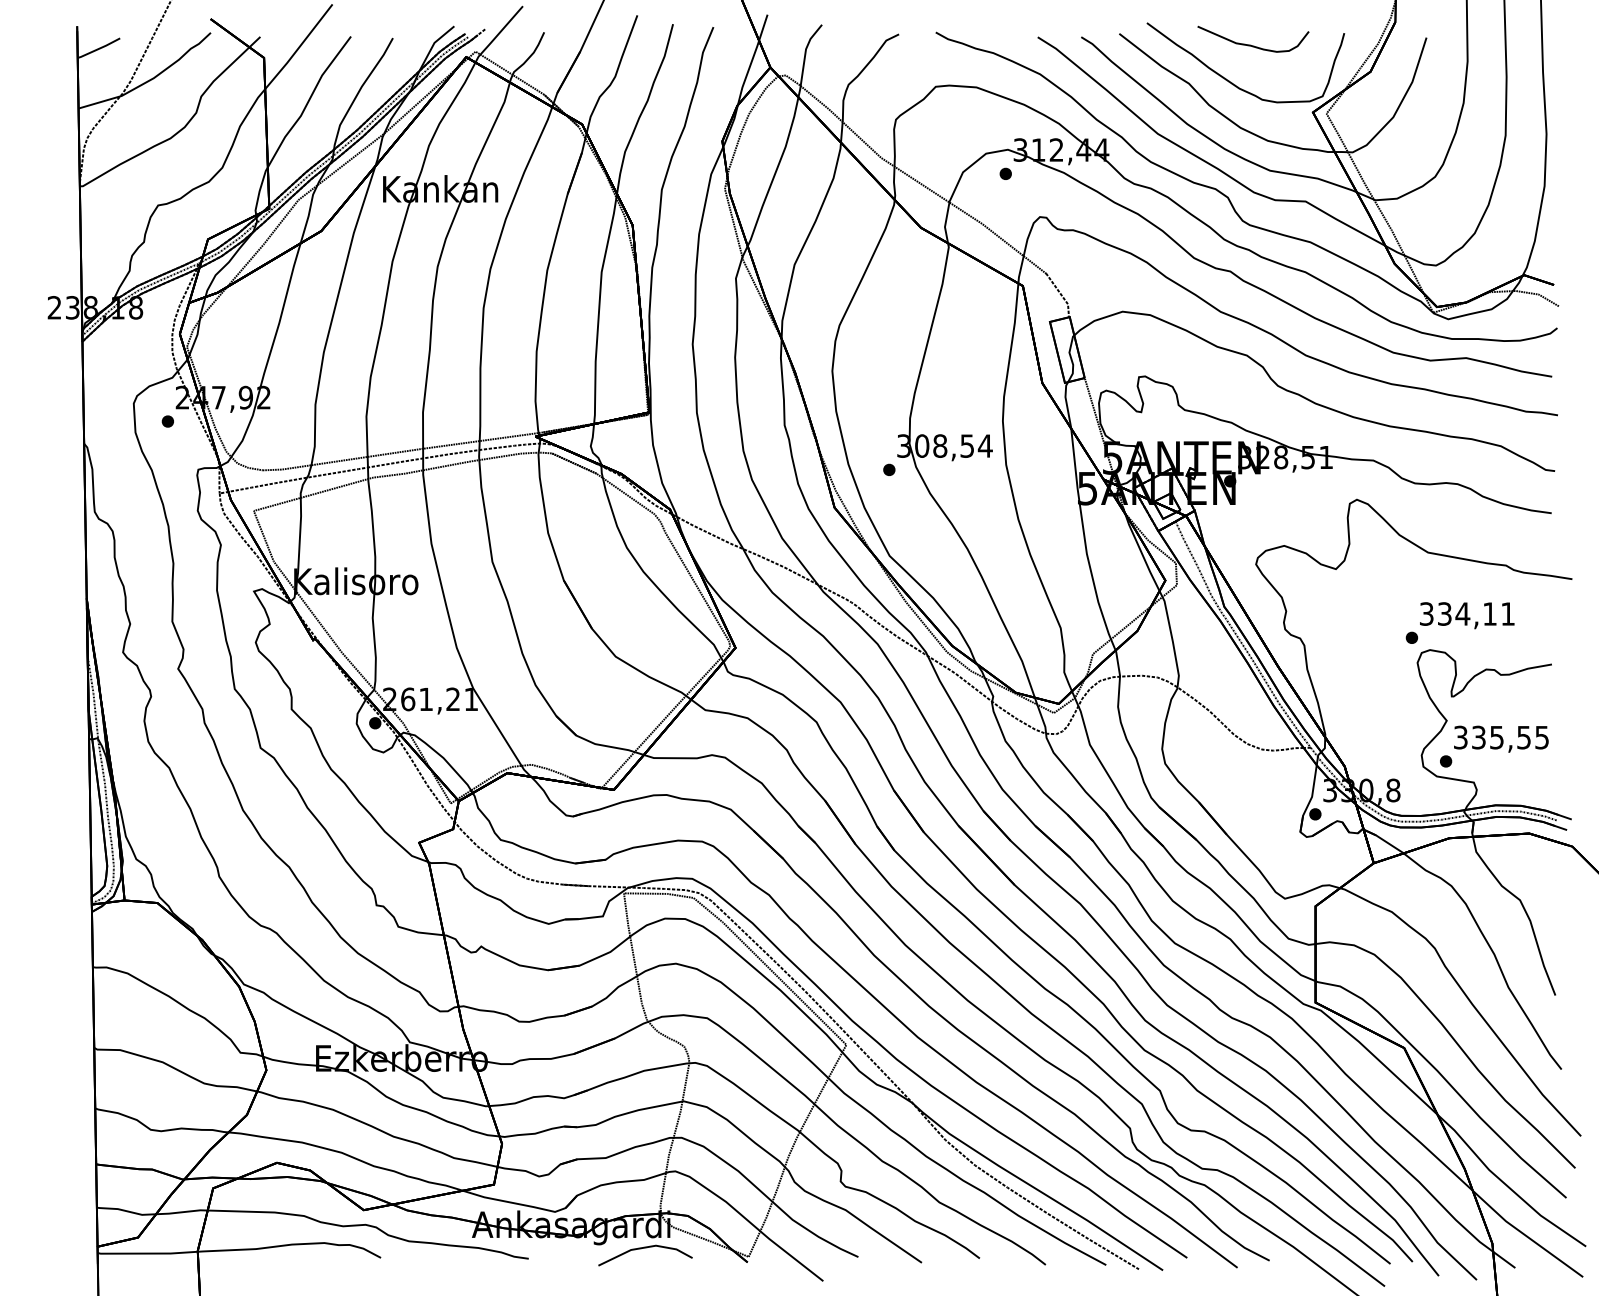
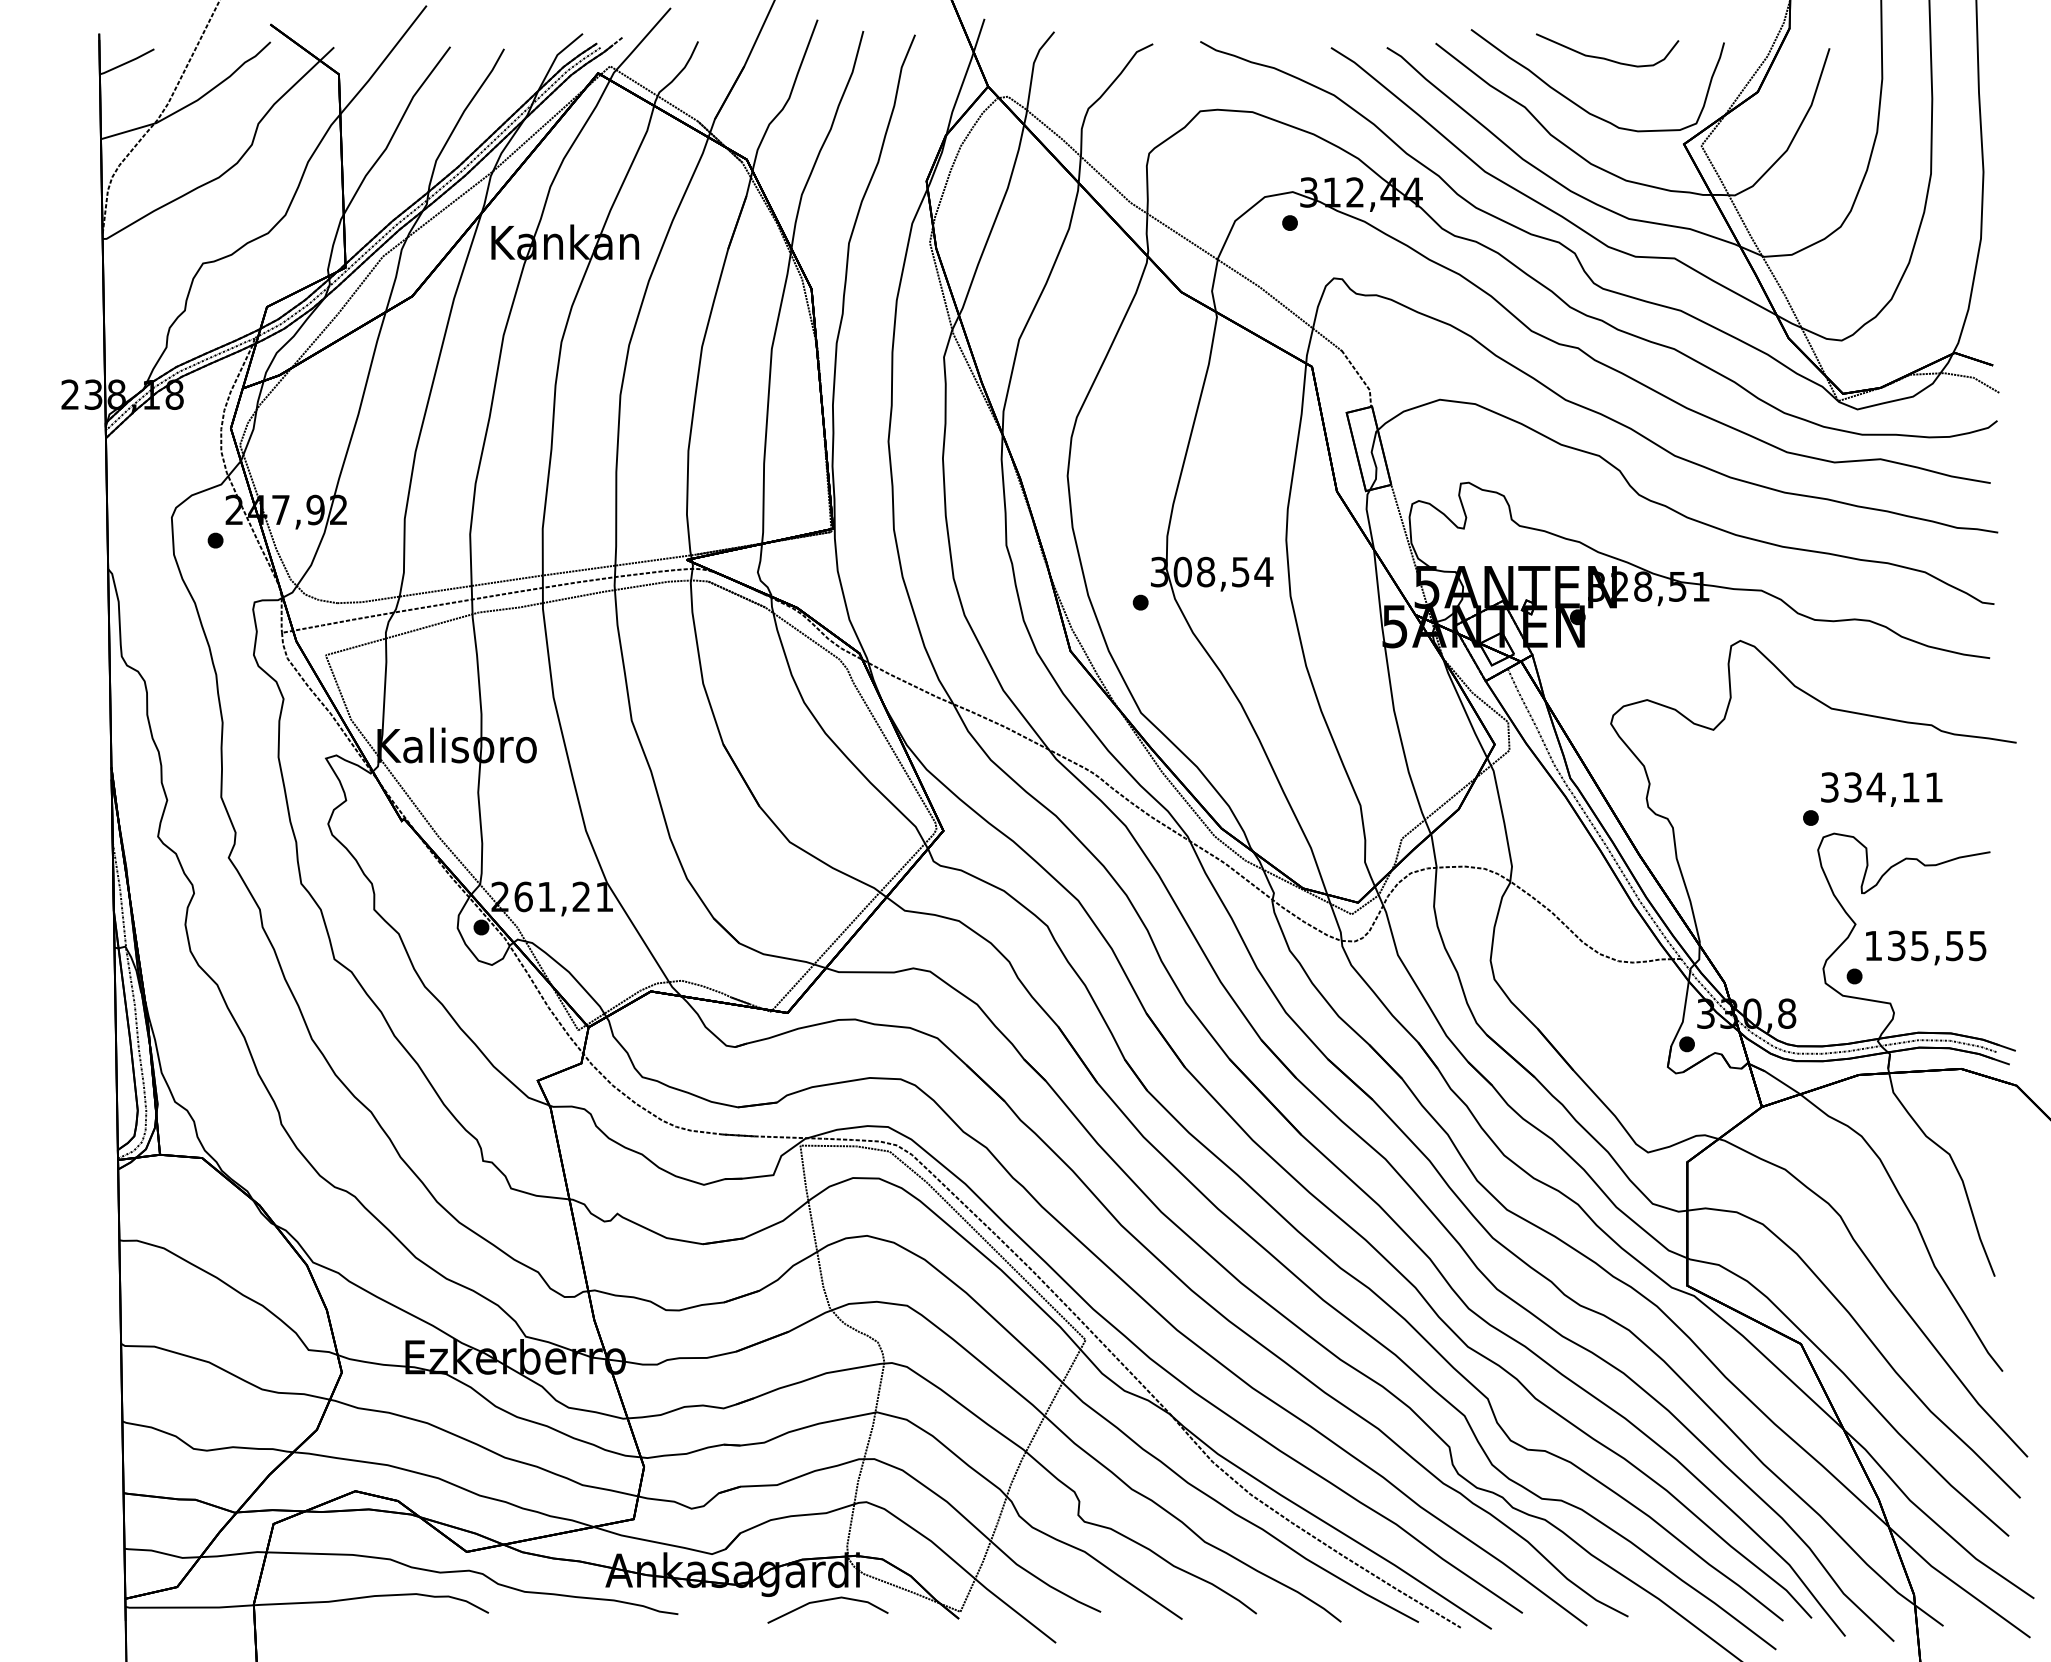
text: (1460, 737) -> (1873, 945), 335,55 -> 135,55

